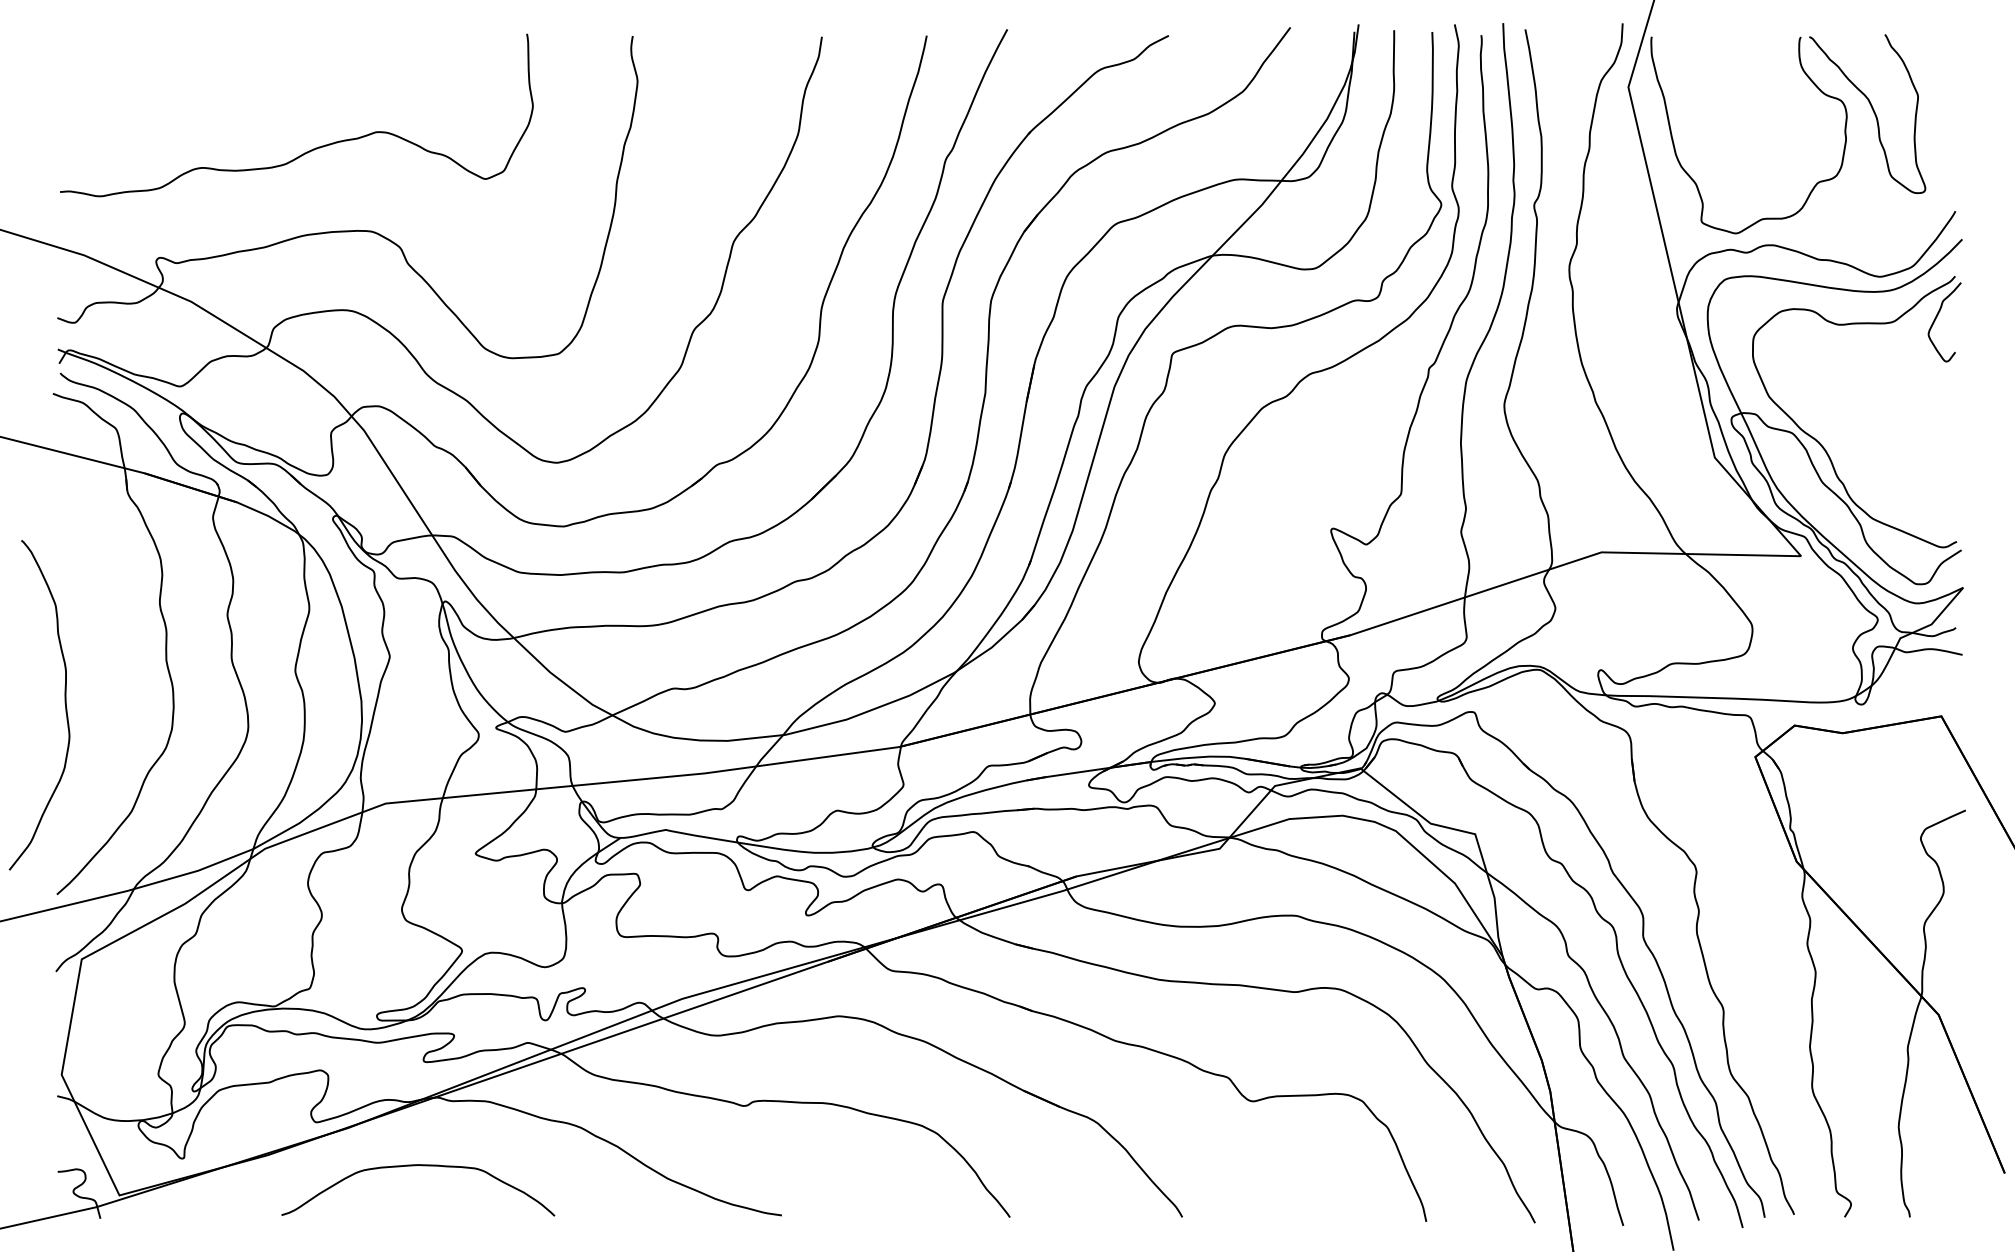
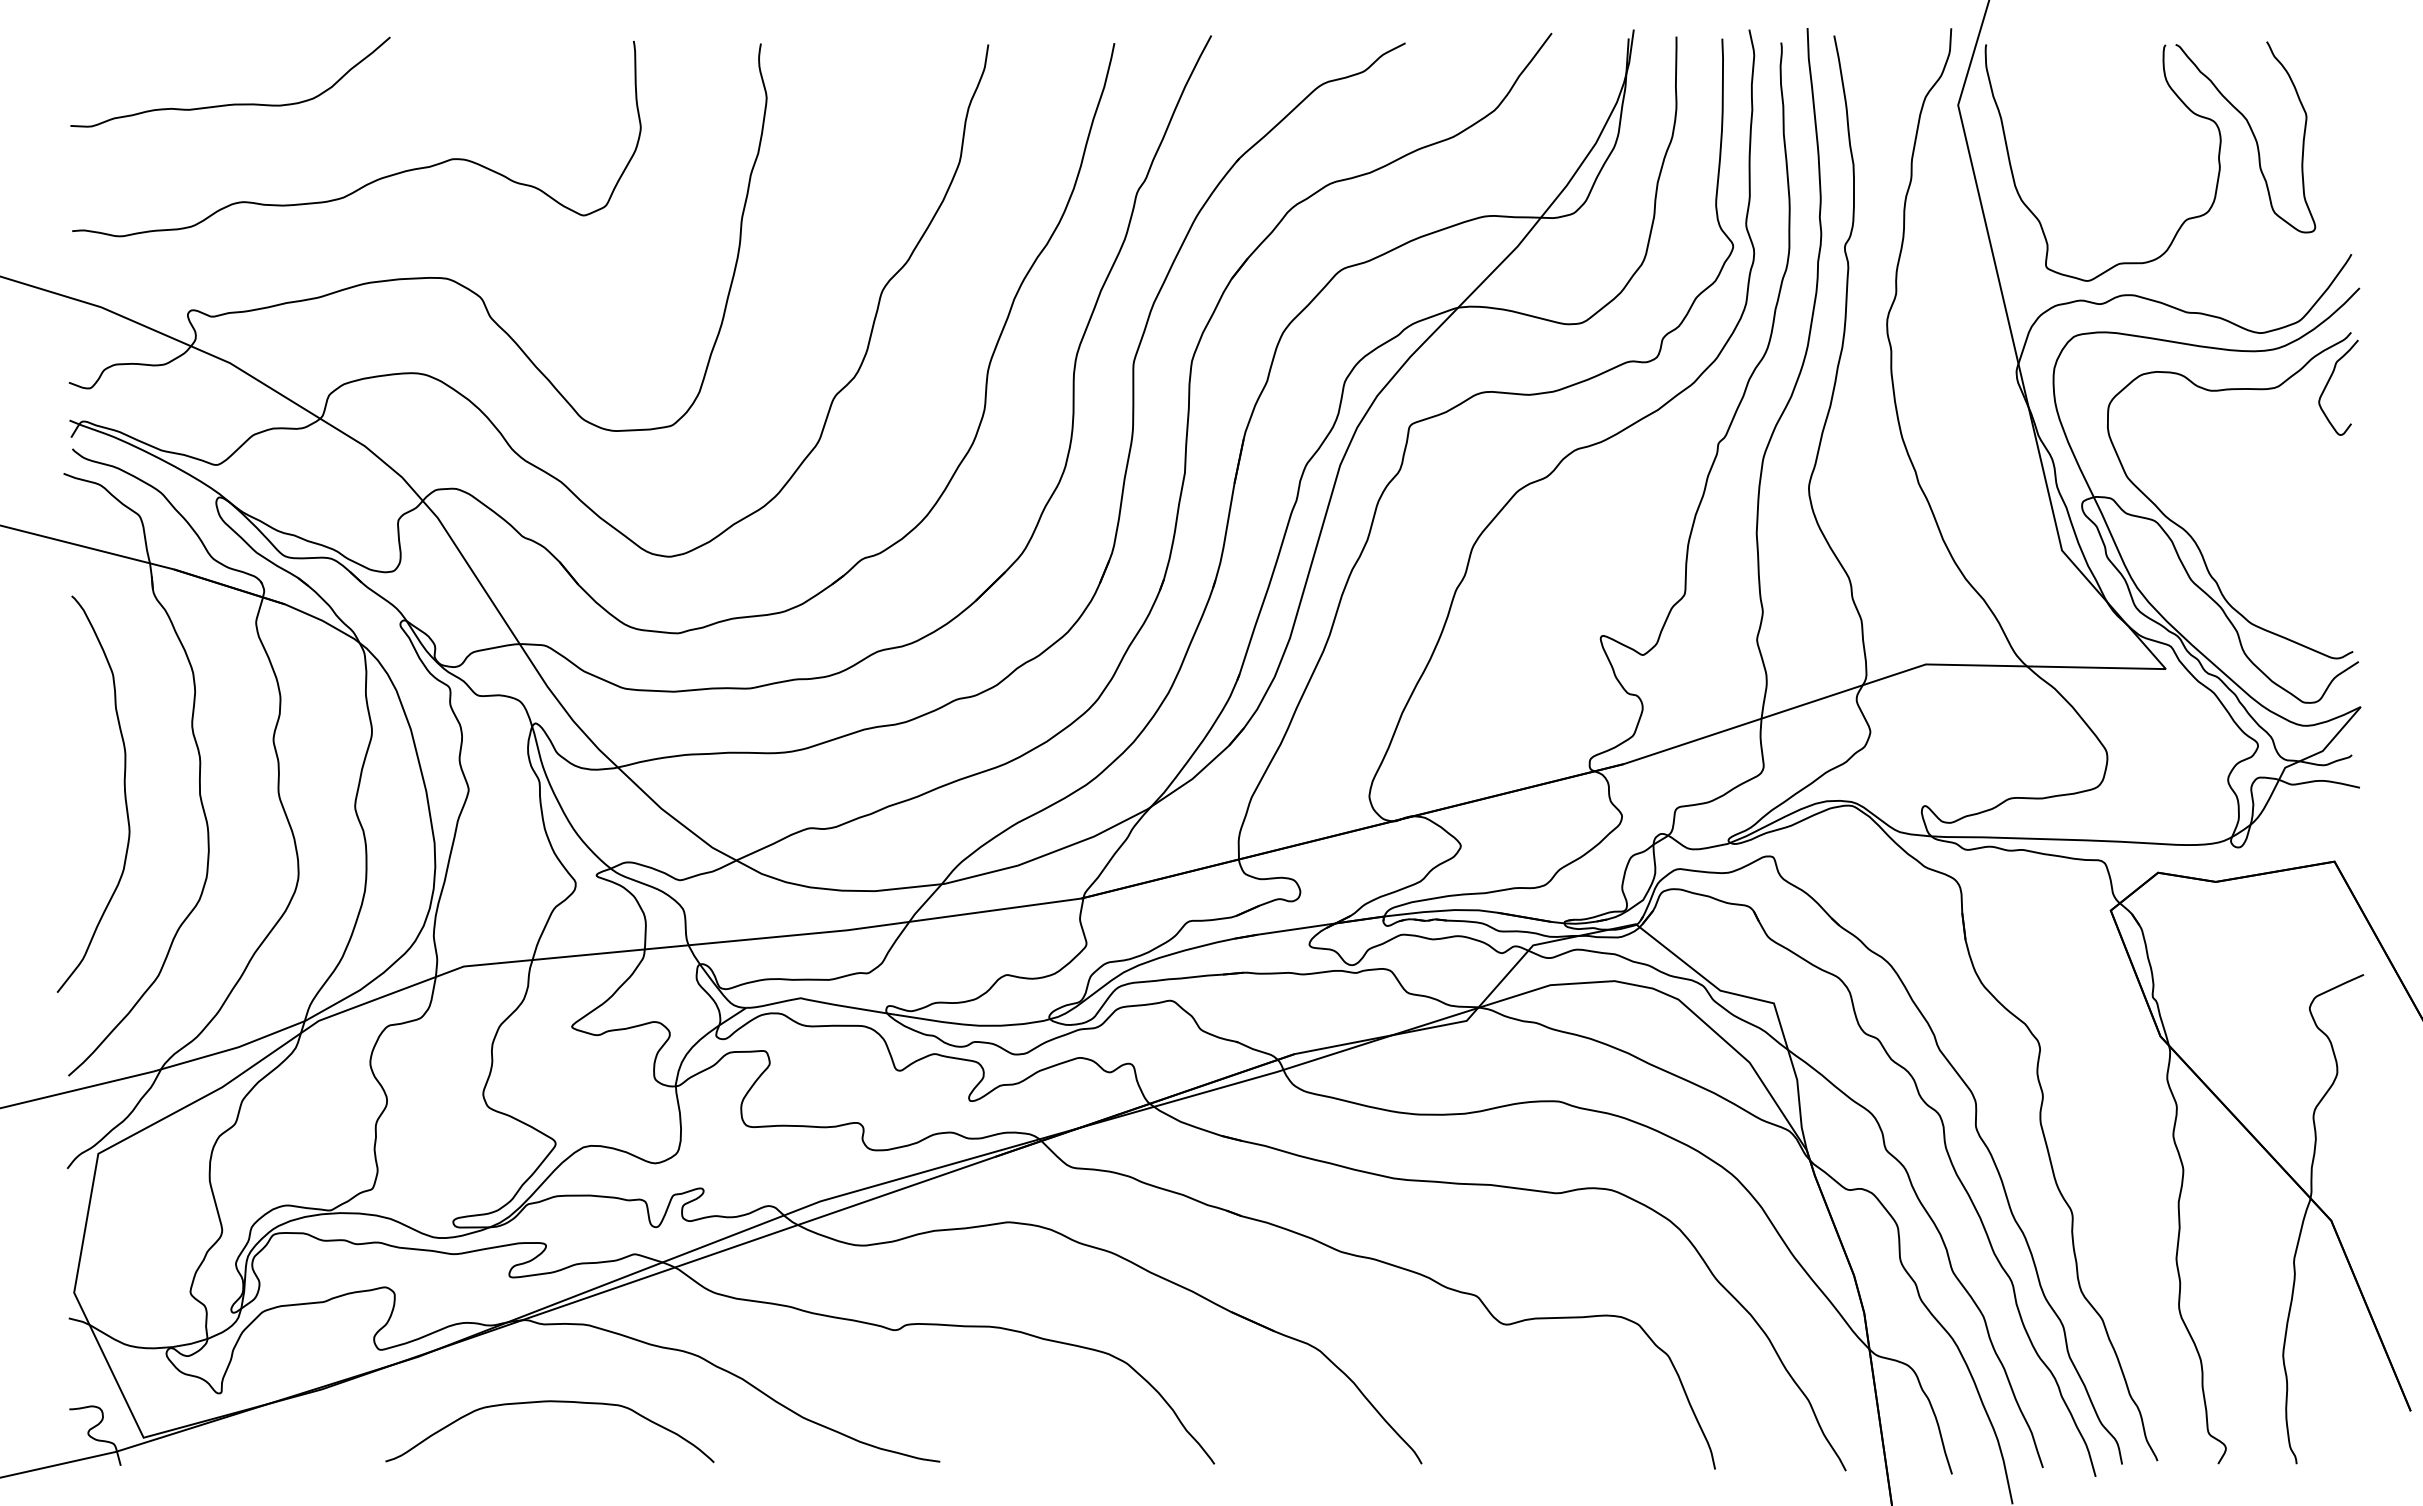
curve: (192, 85) -> (231, 103), added
curve: (65, 704) -> (124, 793), moved
curve: (417, 1166) -> (549, 1402), moved

